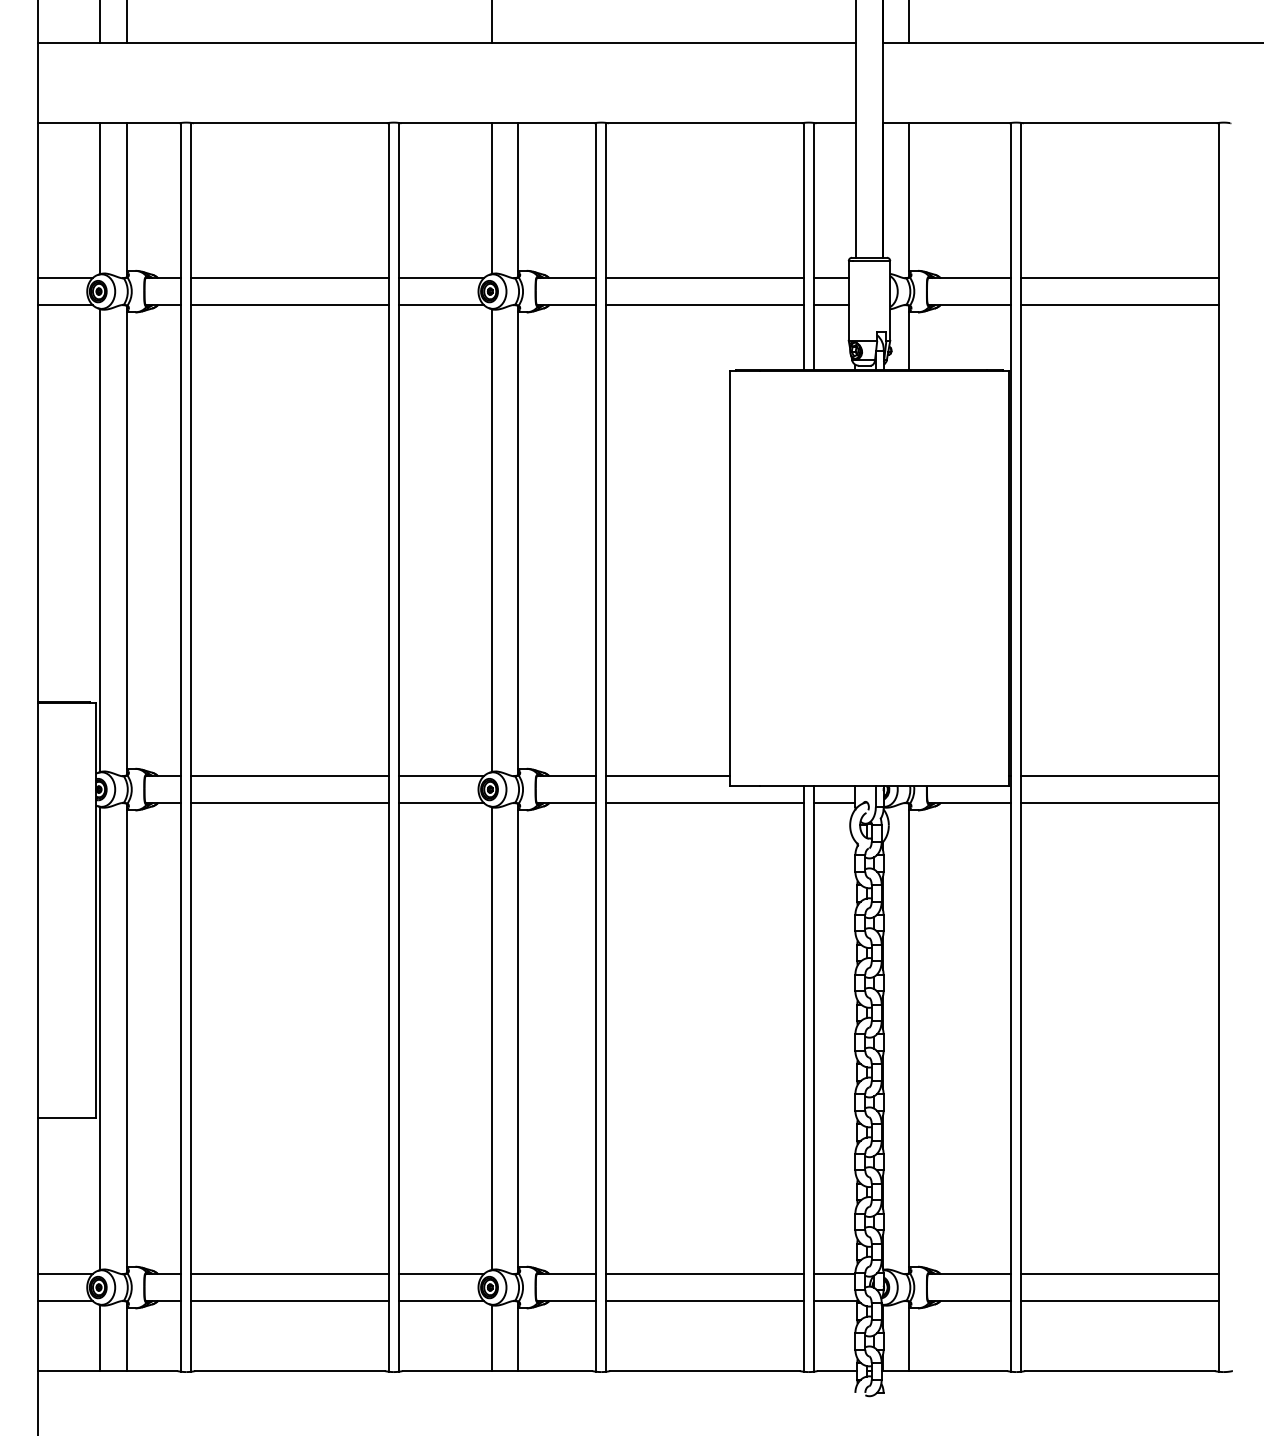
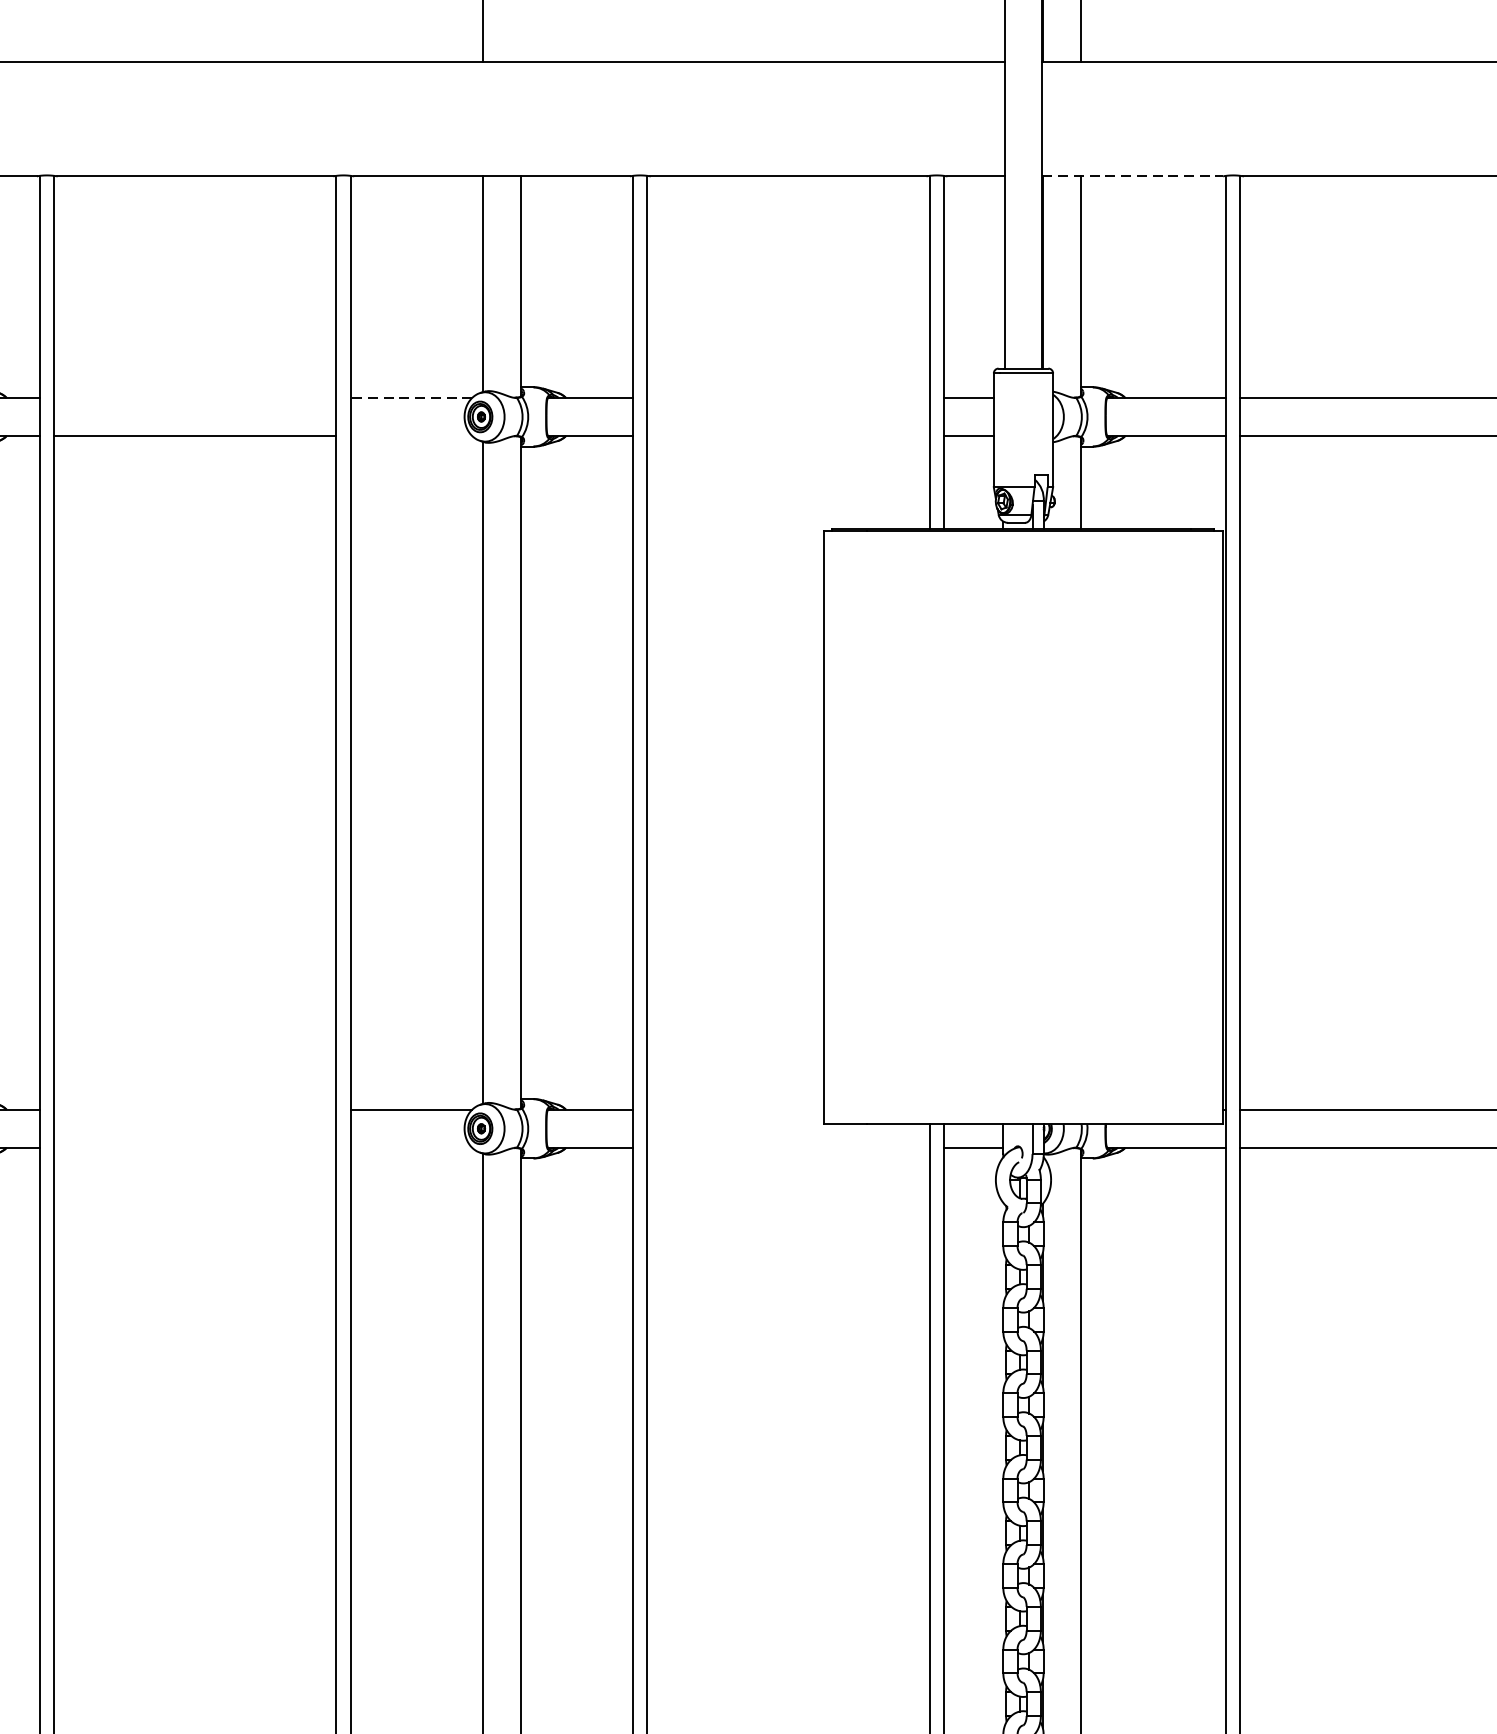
line: (946, 123) -> (1133, 176), solid -> dashed
line: (289, 278) -> (194, 398), removed
line: (441, 278) -> (411, 398), solid -> dashed
line: (704, 278) -> (787, 398), removed
line: (440, 304) -> (410, 435), removed
line: (704, 304) -> (787, 435), removed
line: (289, 776) -> (194, 1110), removed
line: (667, 776) -> (734, 1110), removed
line: (289, 802) -> (194, 1147), removed
line: (440, 802) -> (410, 1147), removed
line: (704, 802) -> (787, 1147), removed

